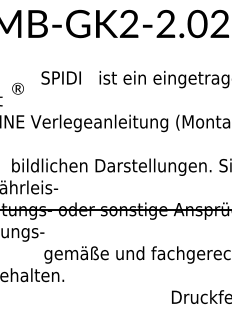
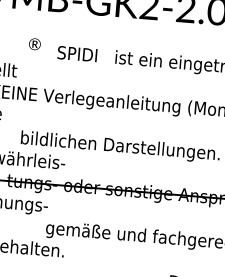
text: (17, 88) -> (34, 44), moved

